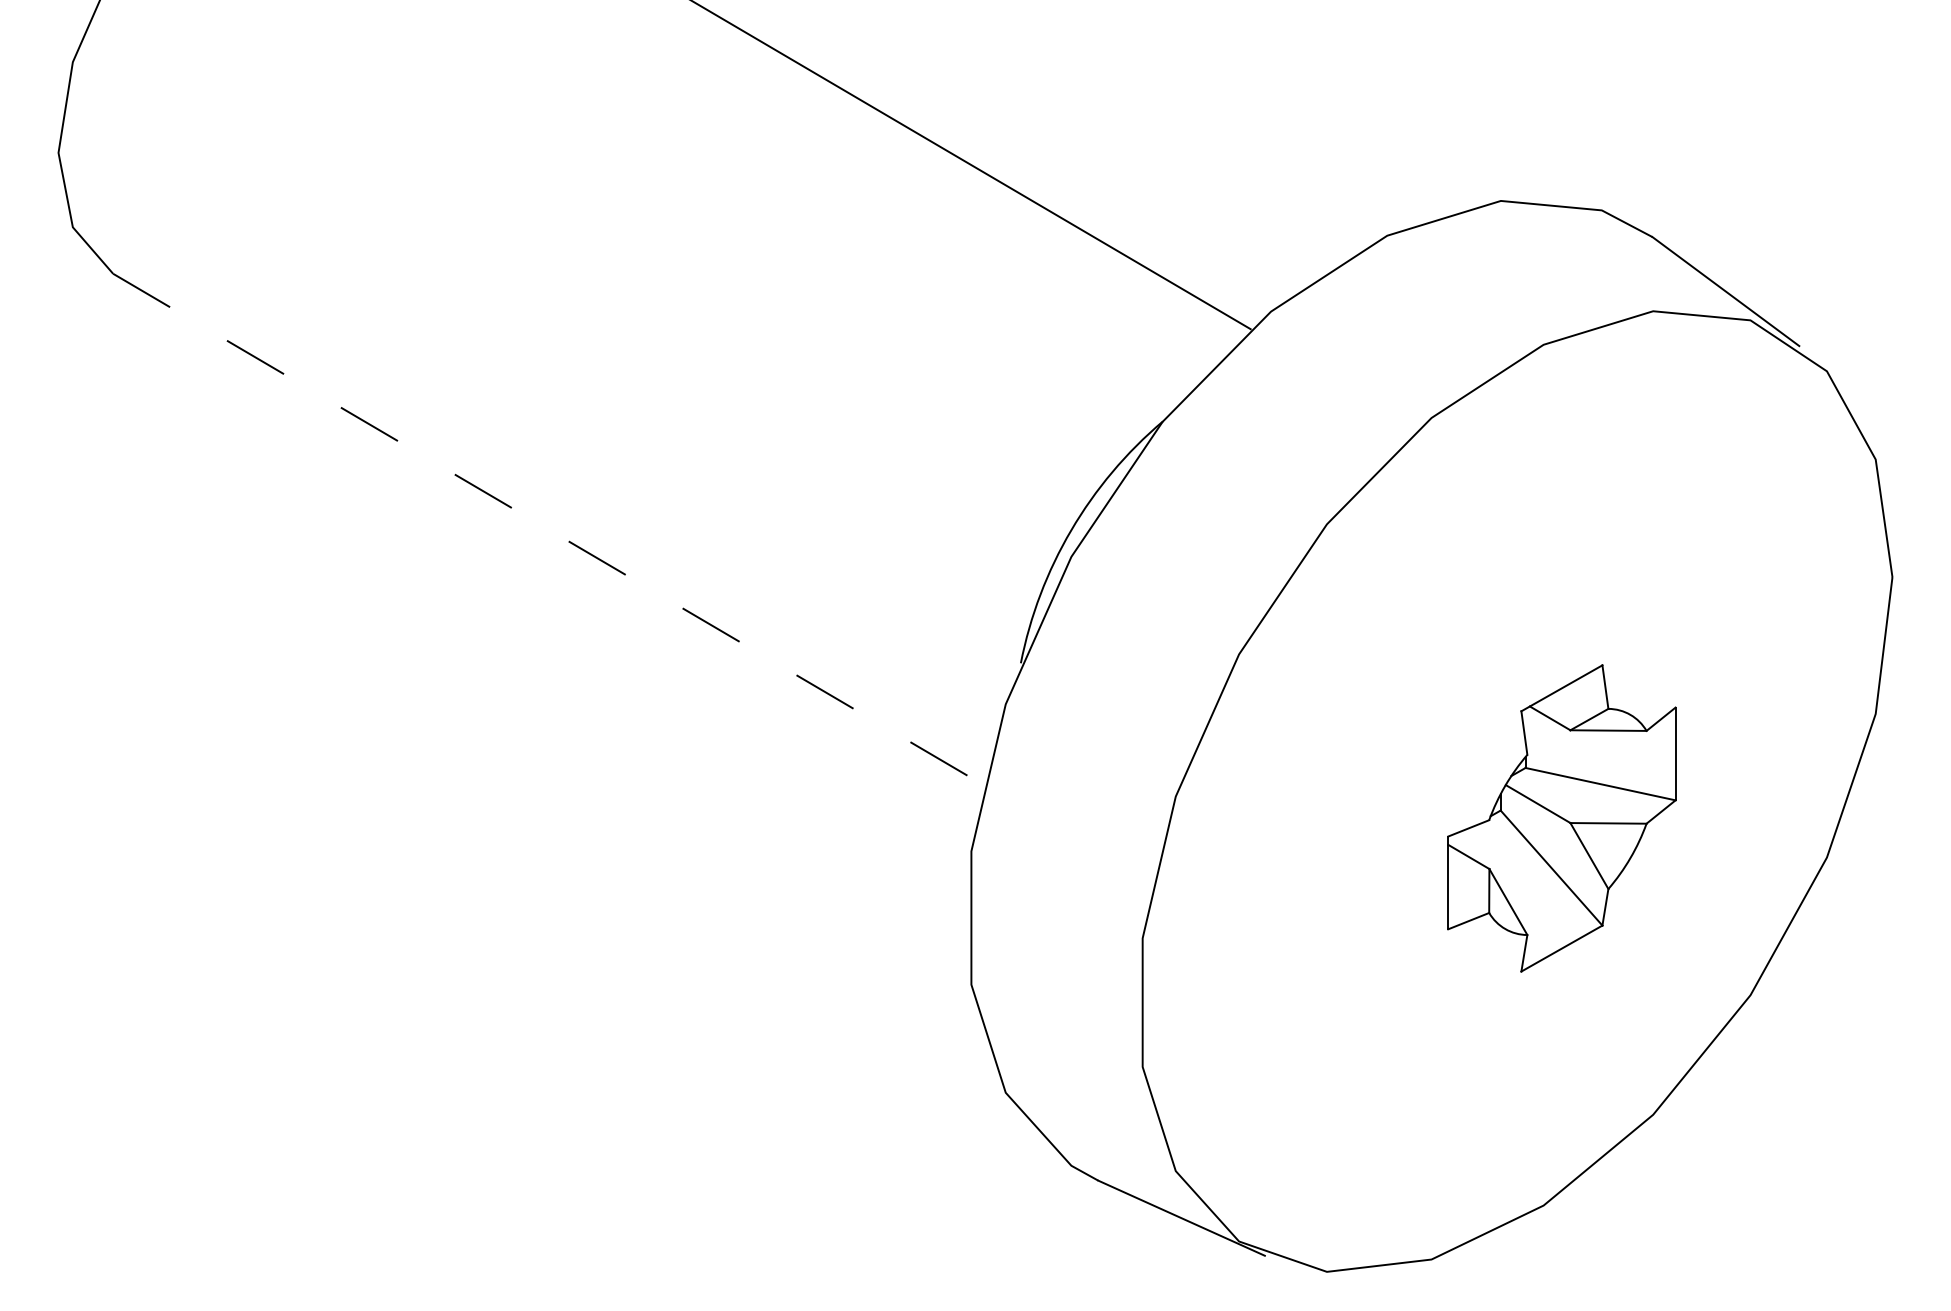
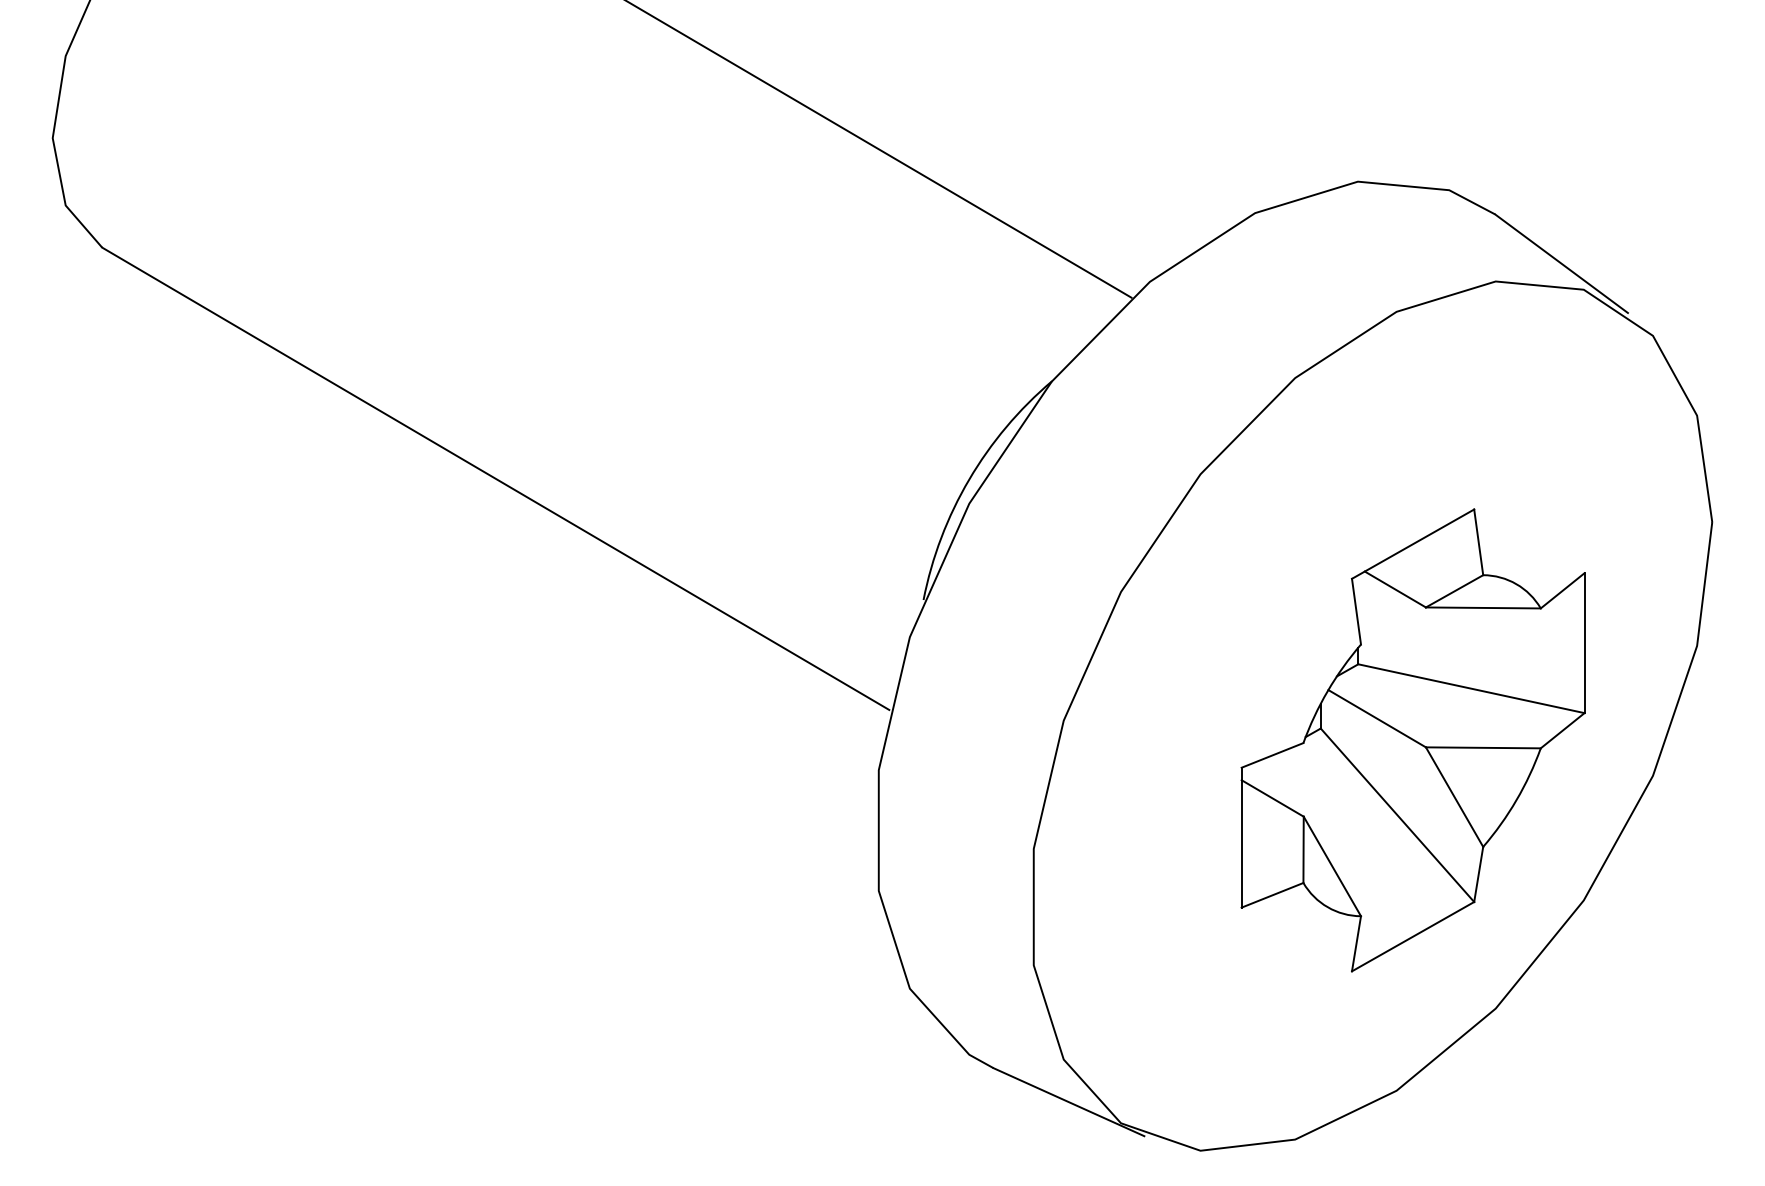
line: (548, 529) -> (496, 478), dashed -> solid
part: (1561, 818) -> (1412, 740), size x1.67

